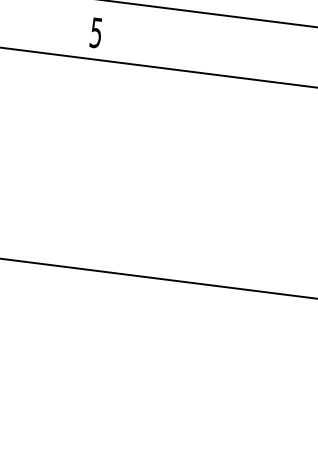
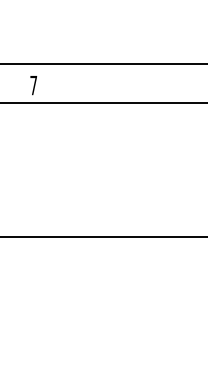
text: (96, 32) -> (33, 85), 5 -> 7

